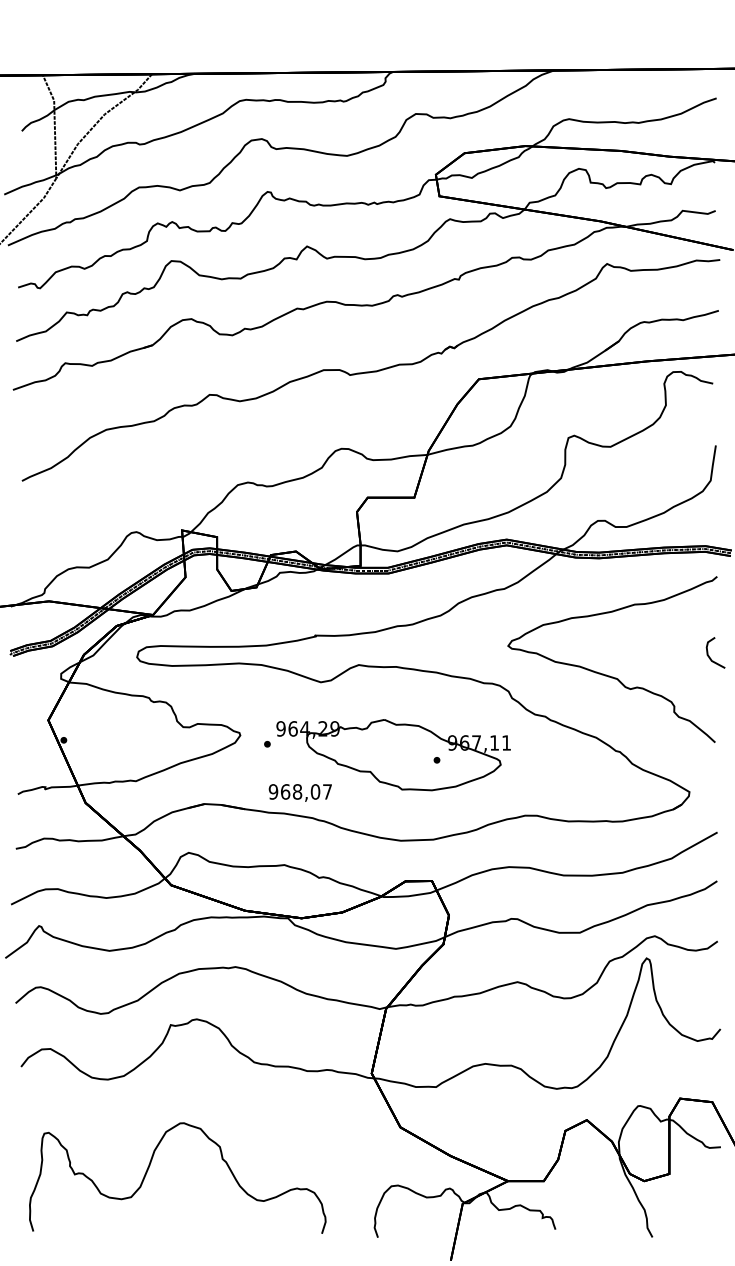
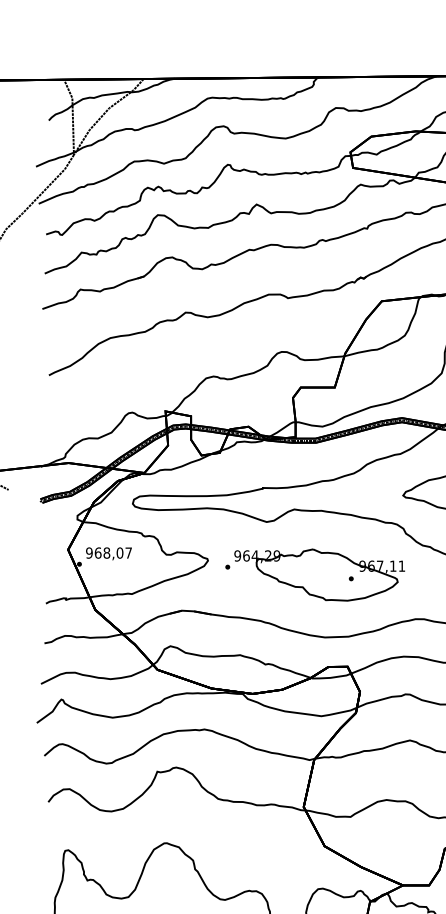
text: (299, 792) -> (108, 553), moved

